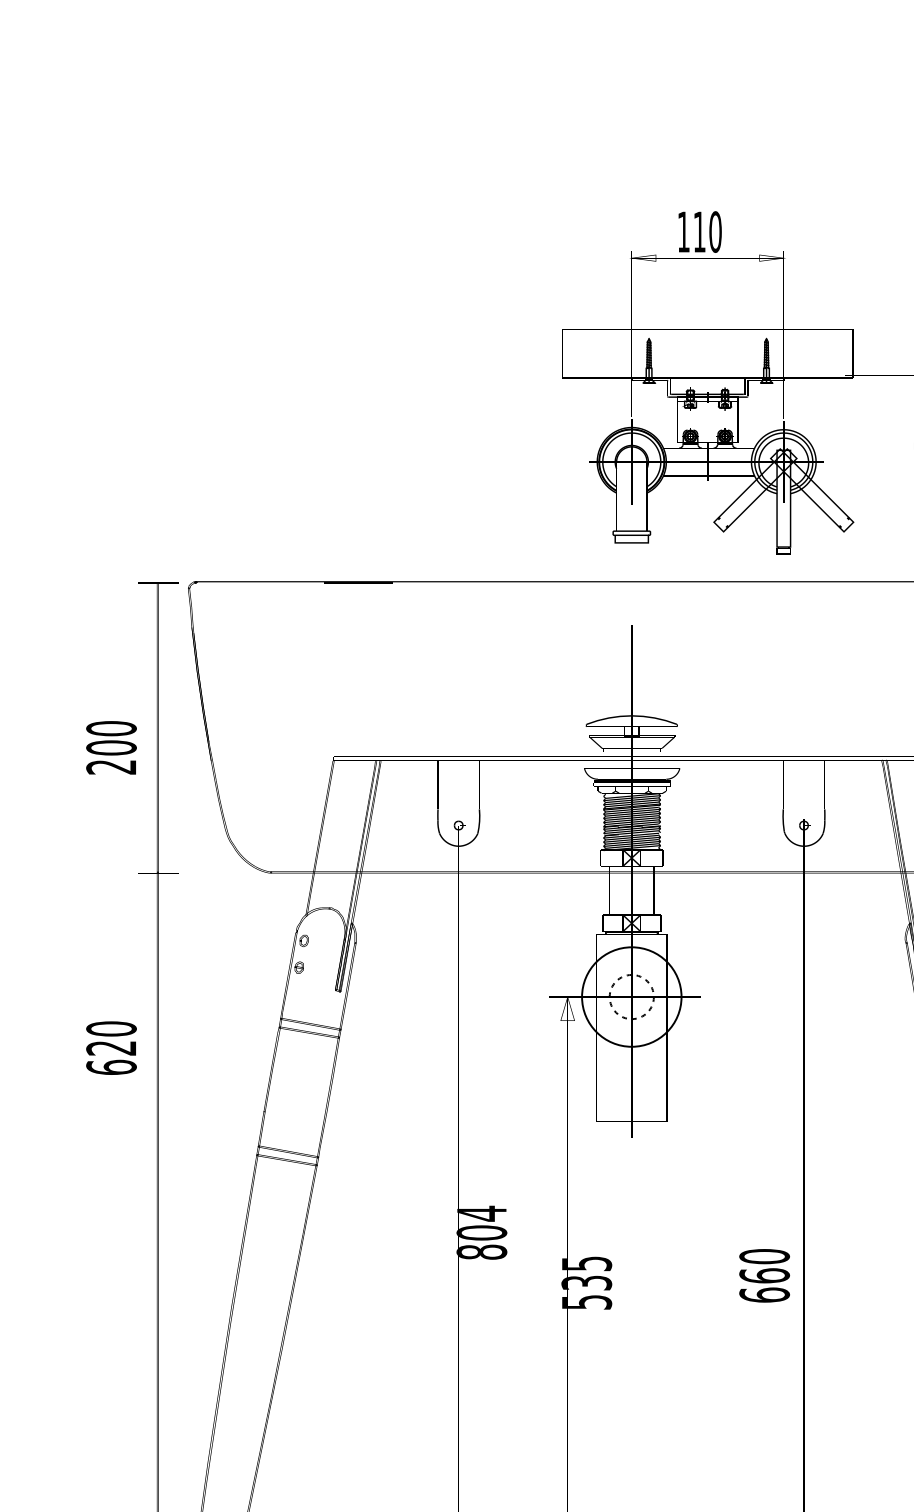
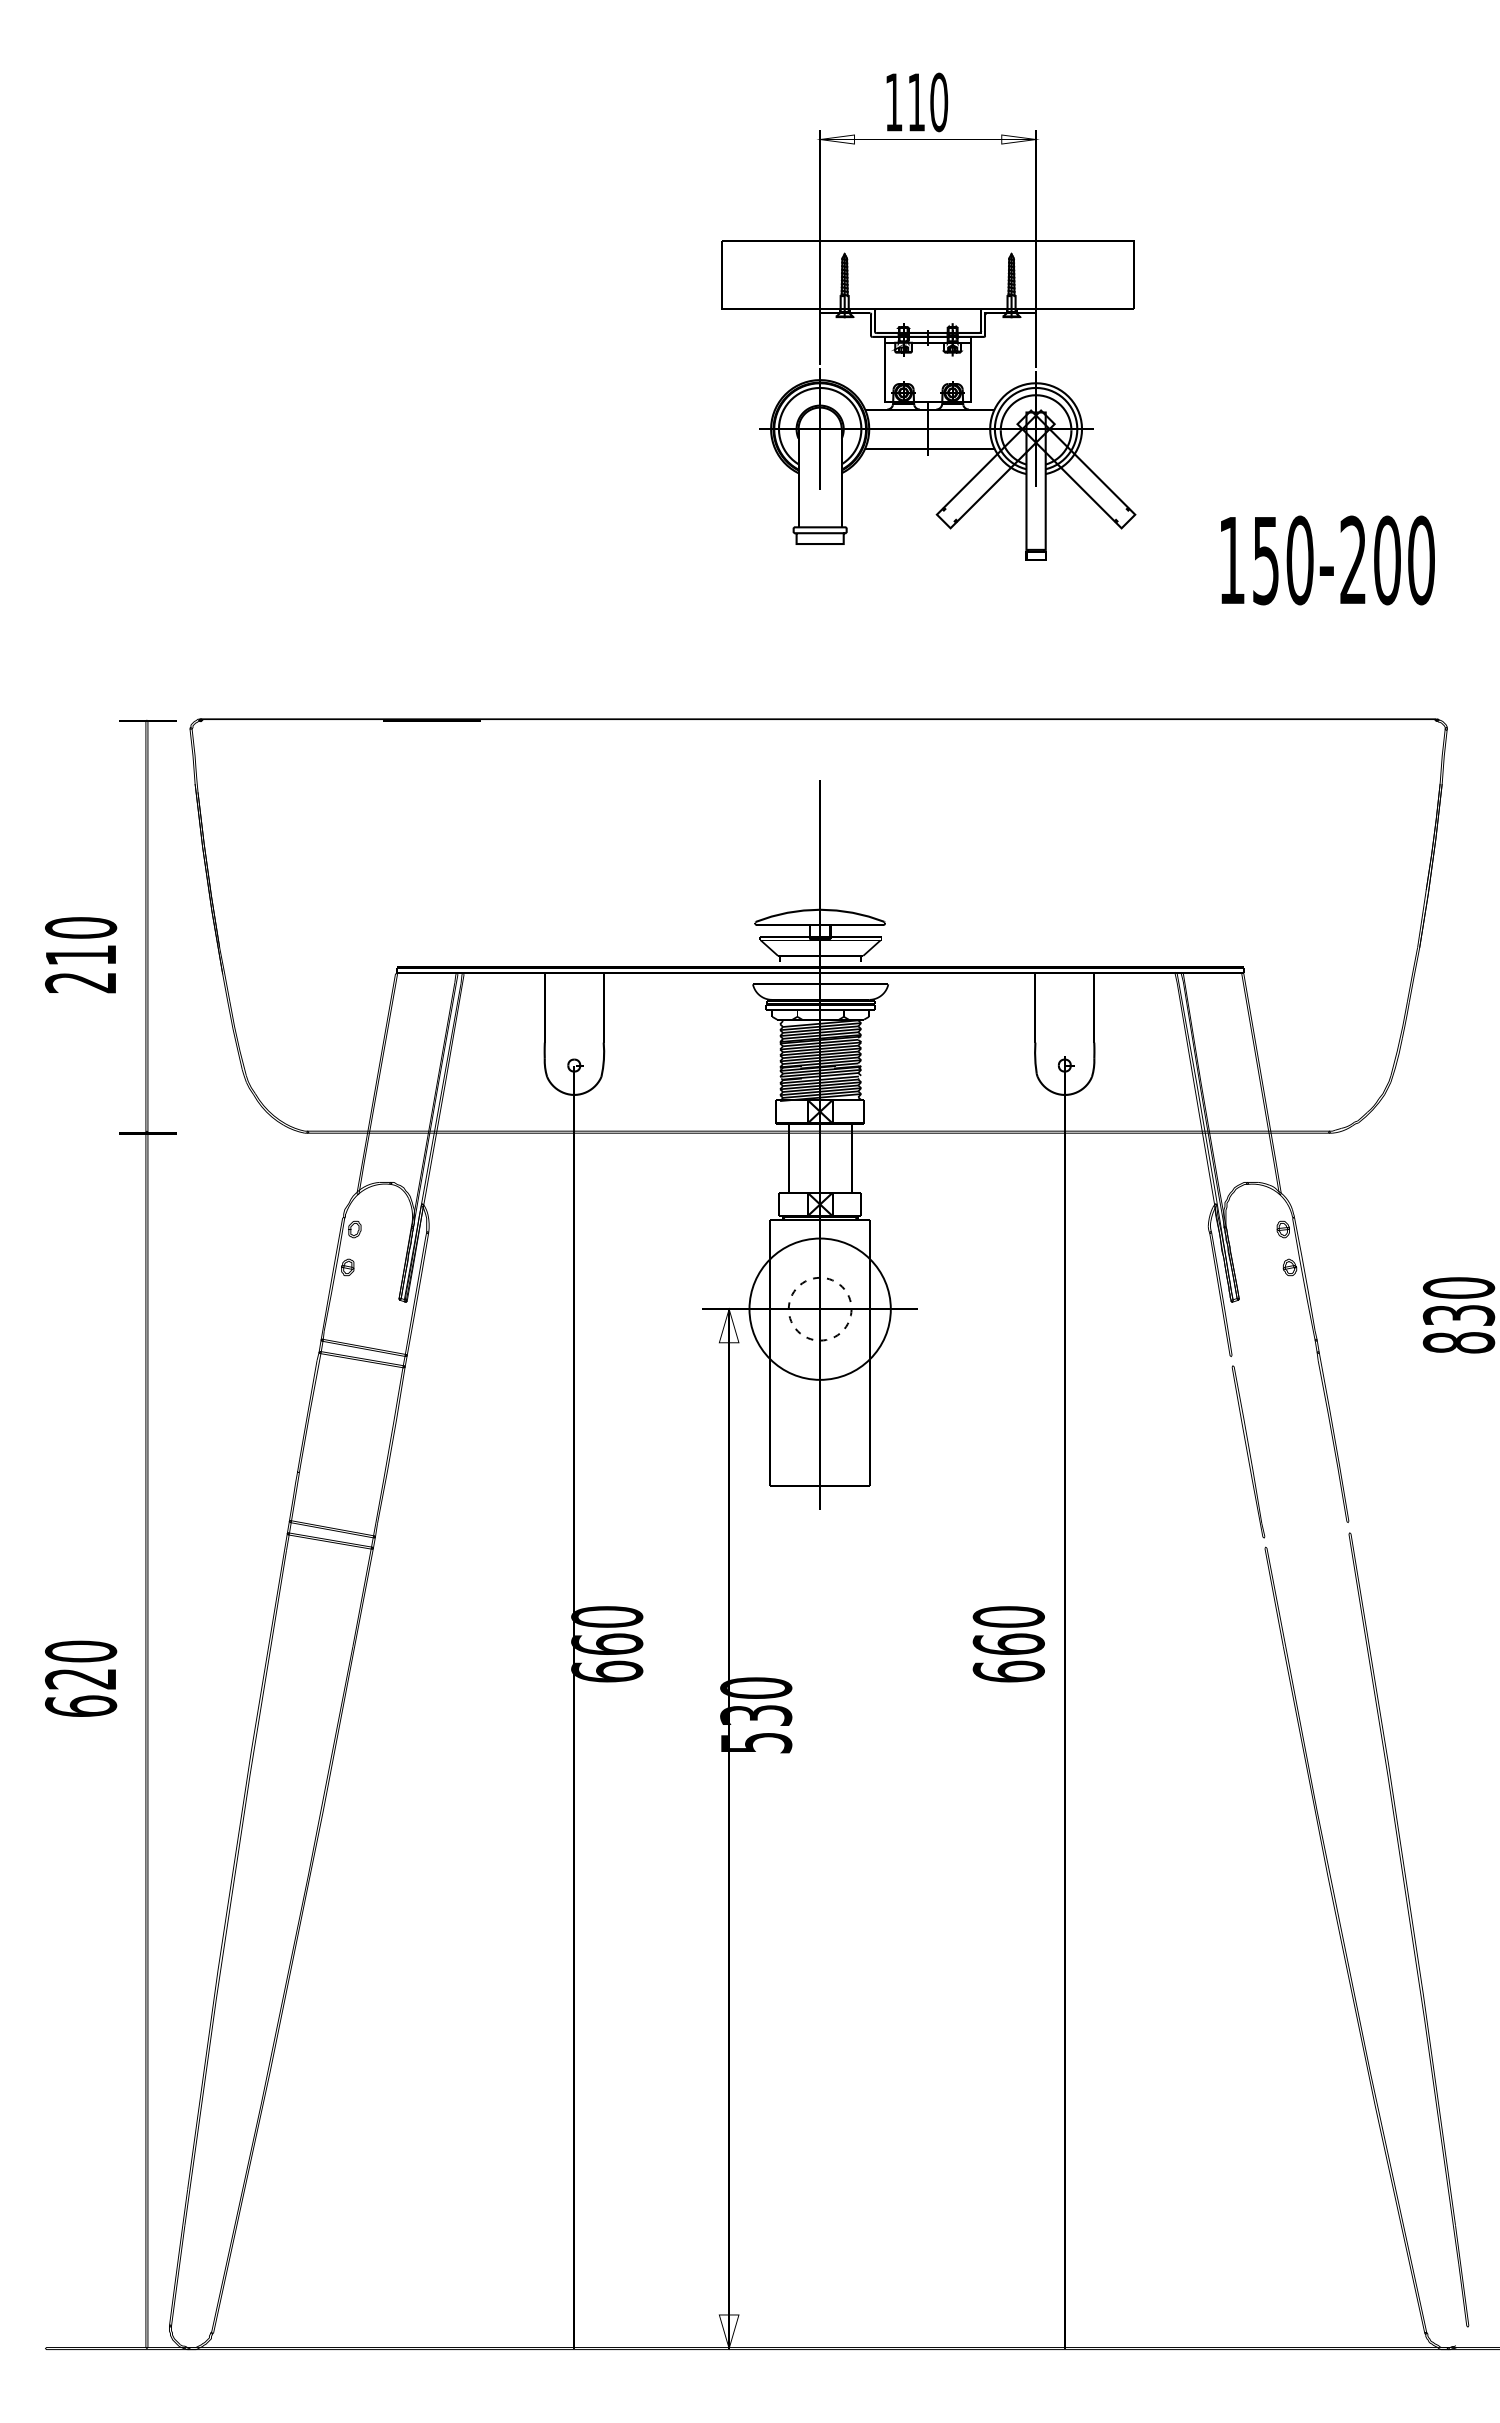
part: (708, 382) -> (928, 316), moved
text: (111, 748) -> (81, 955), 200 -> 210
text: (111, 1047) -> (81, 1678), moved
text: (482, 1232) -> (607, 1643), 804 -> 660
text: (586, 1263) -> (756, 1687), 535 -> 530
text: (764, 1275) -> (1008, 1644), moved

